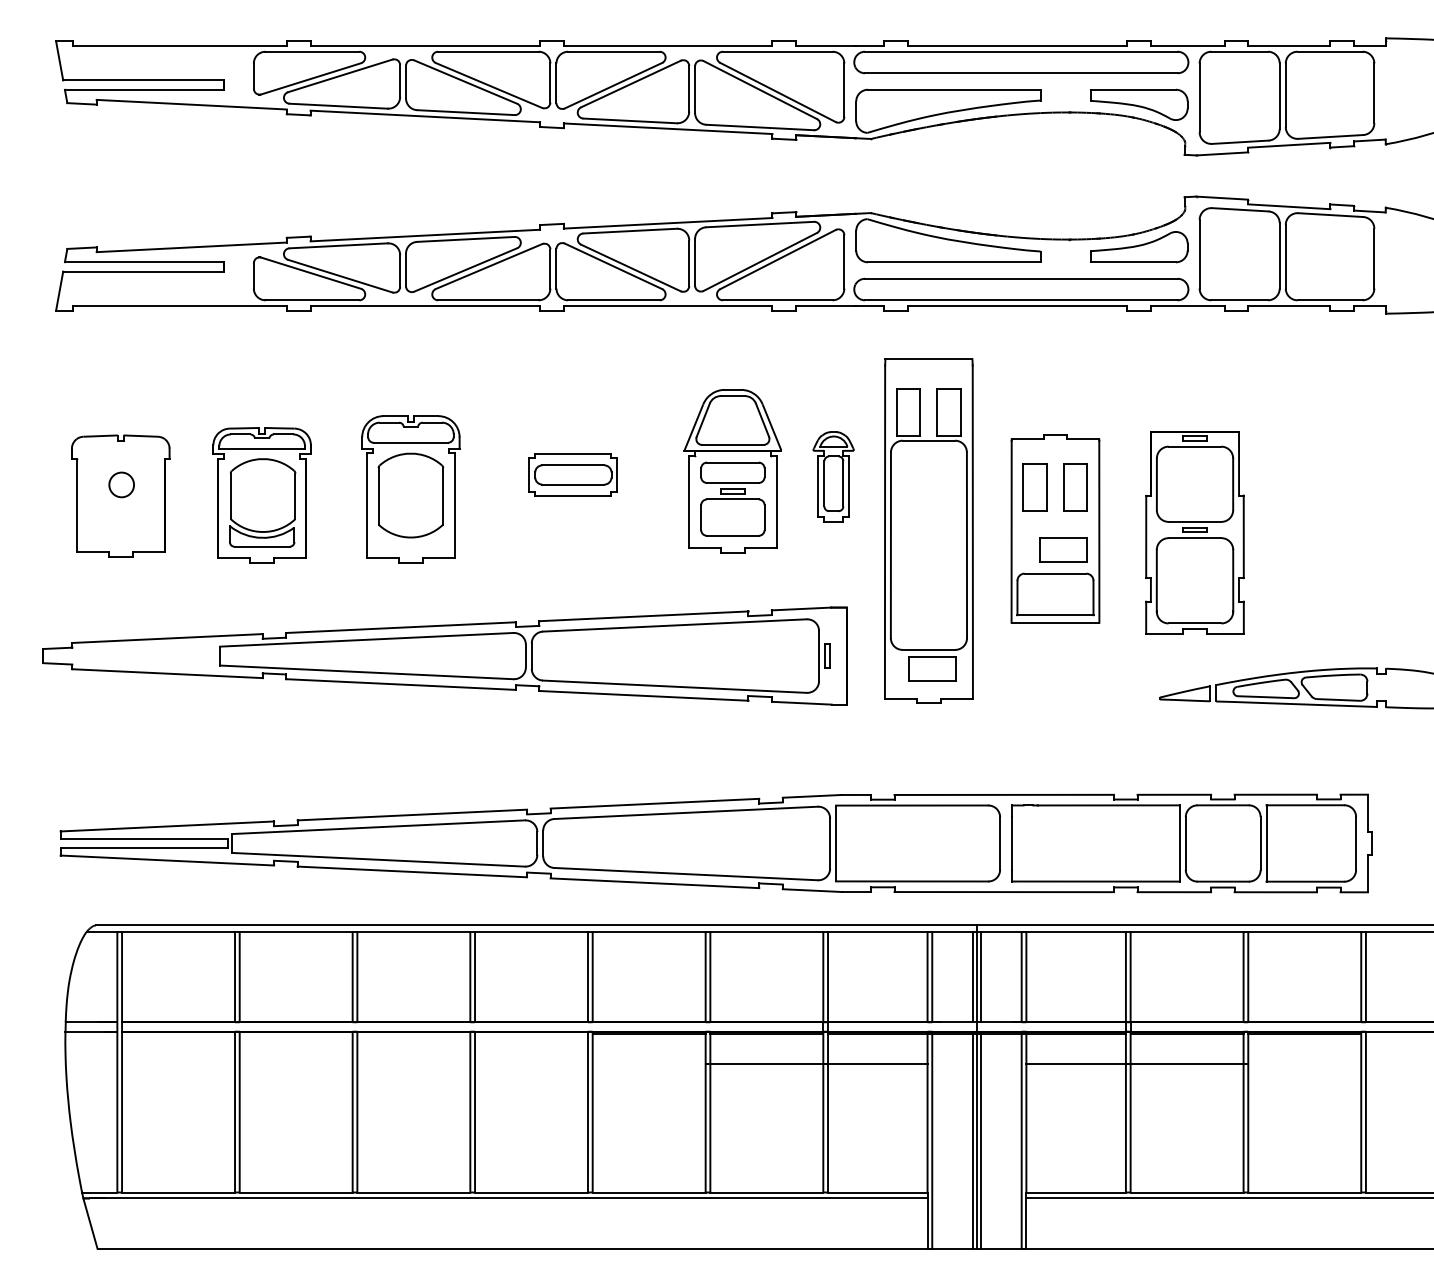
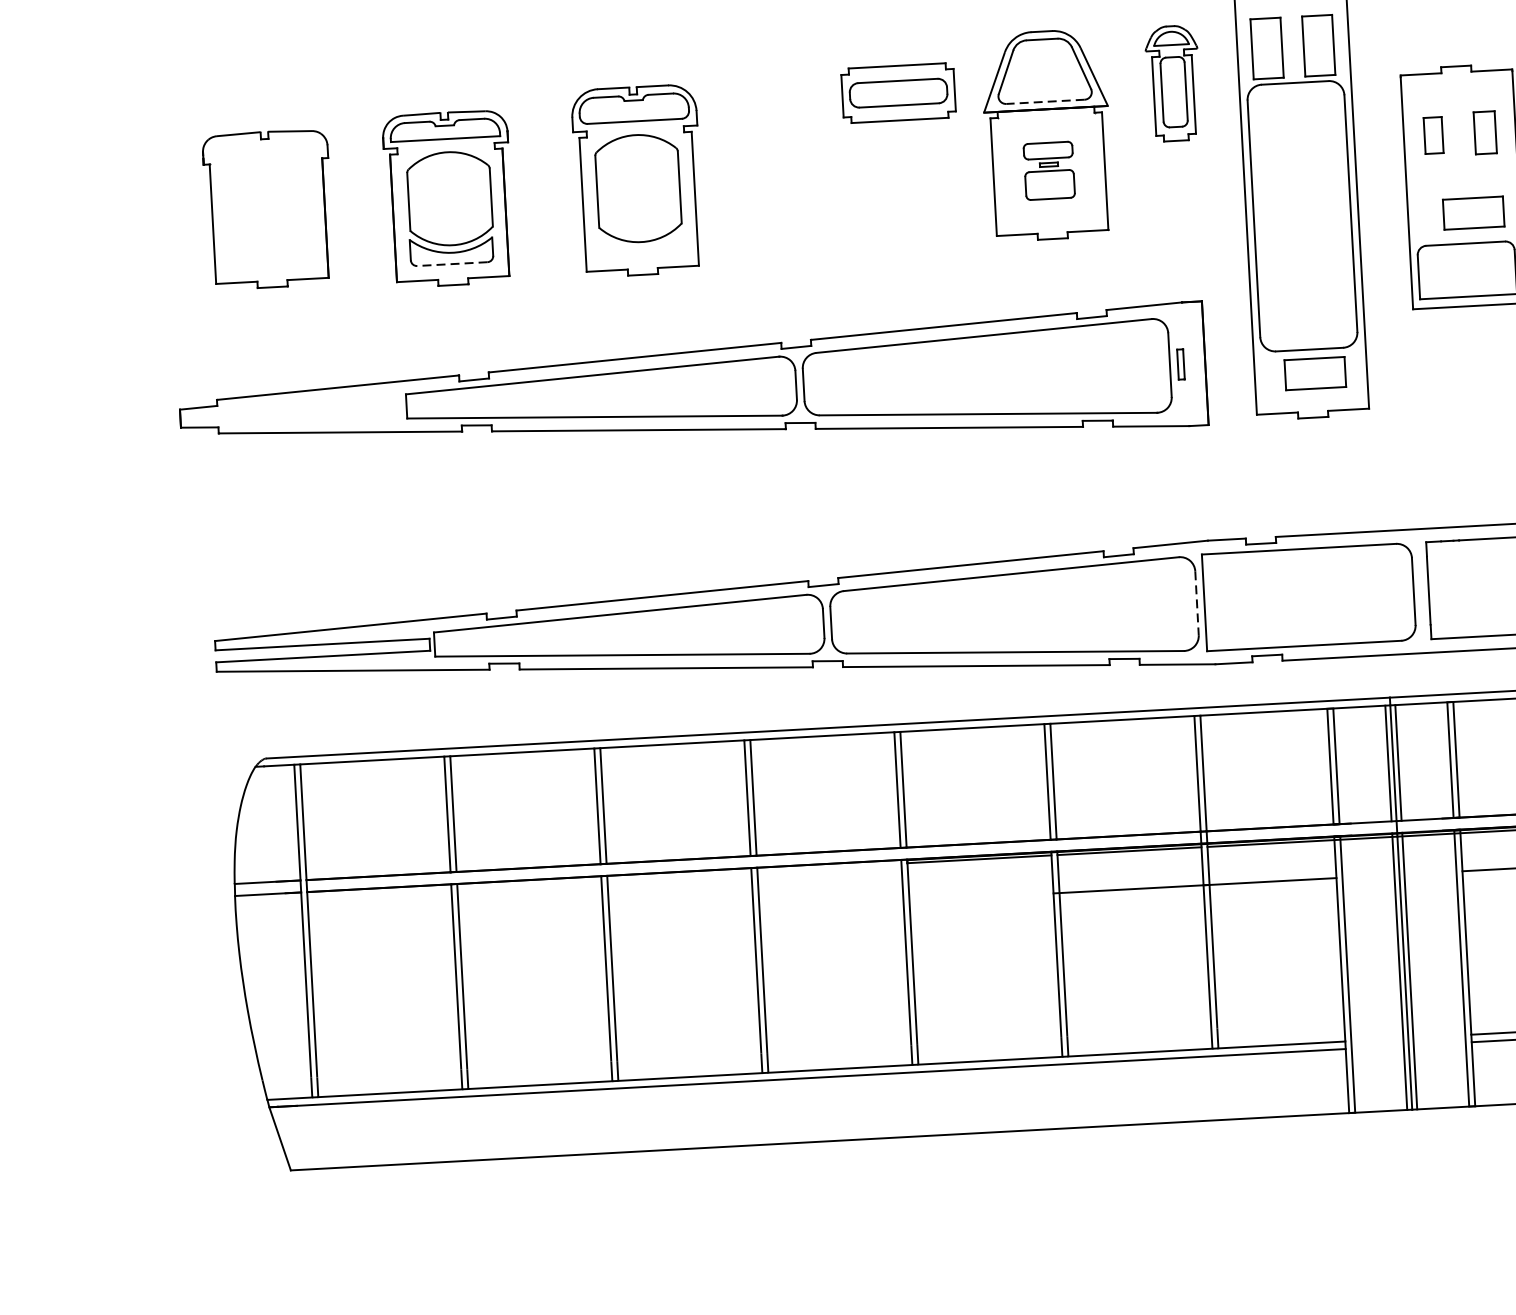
line: (732, 444) -> (1044, 101), solid -> dashed
part: (572, 474) -> (897, 92), moved
part: (833, 476) -> (1173, 82), moved
circle: (121, 484) -> (268, 194), removed
part: (1034, 487) -> (1433, 135), size x0.6
part: (1075, 487) -> (1485, 132), size x0.7
part: (732, 498) -> (1048, 170), size x0.6
line: (262, 546) -> (452, 263), solid -> dashed
line: (830, 843) -> (1197, 603), solid -> dashed

